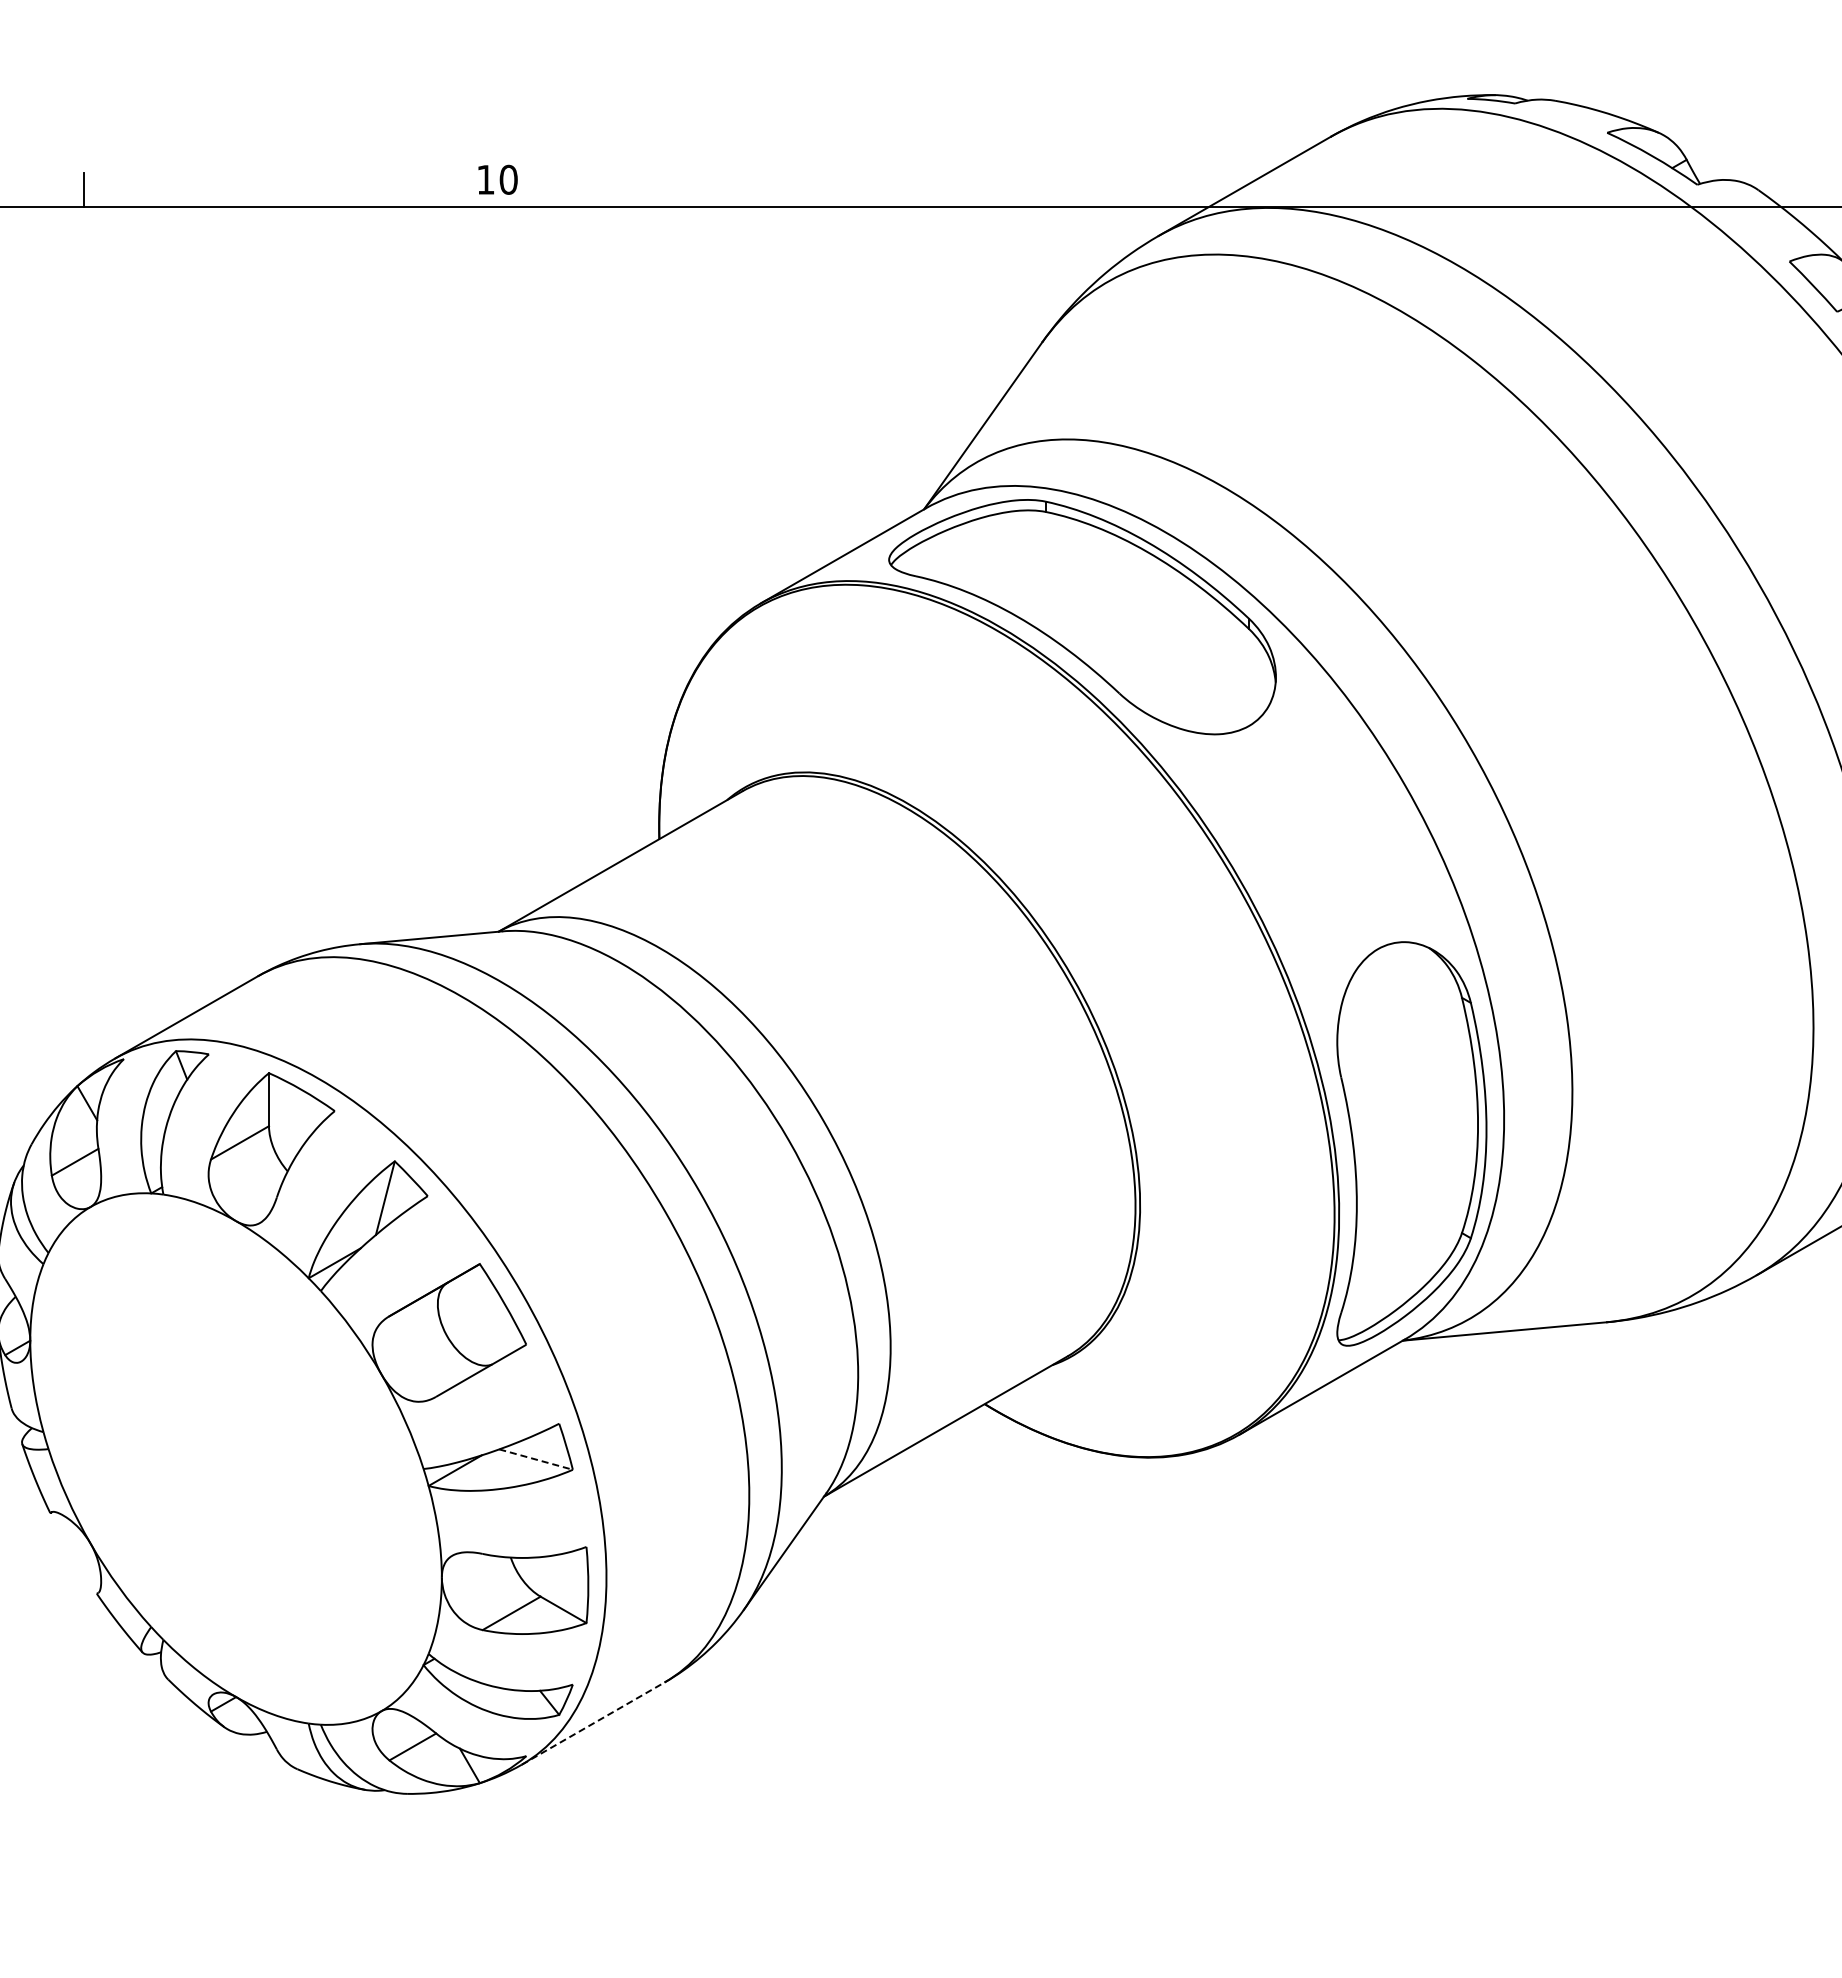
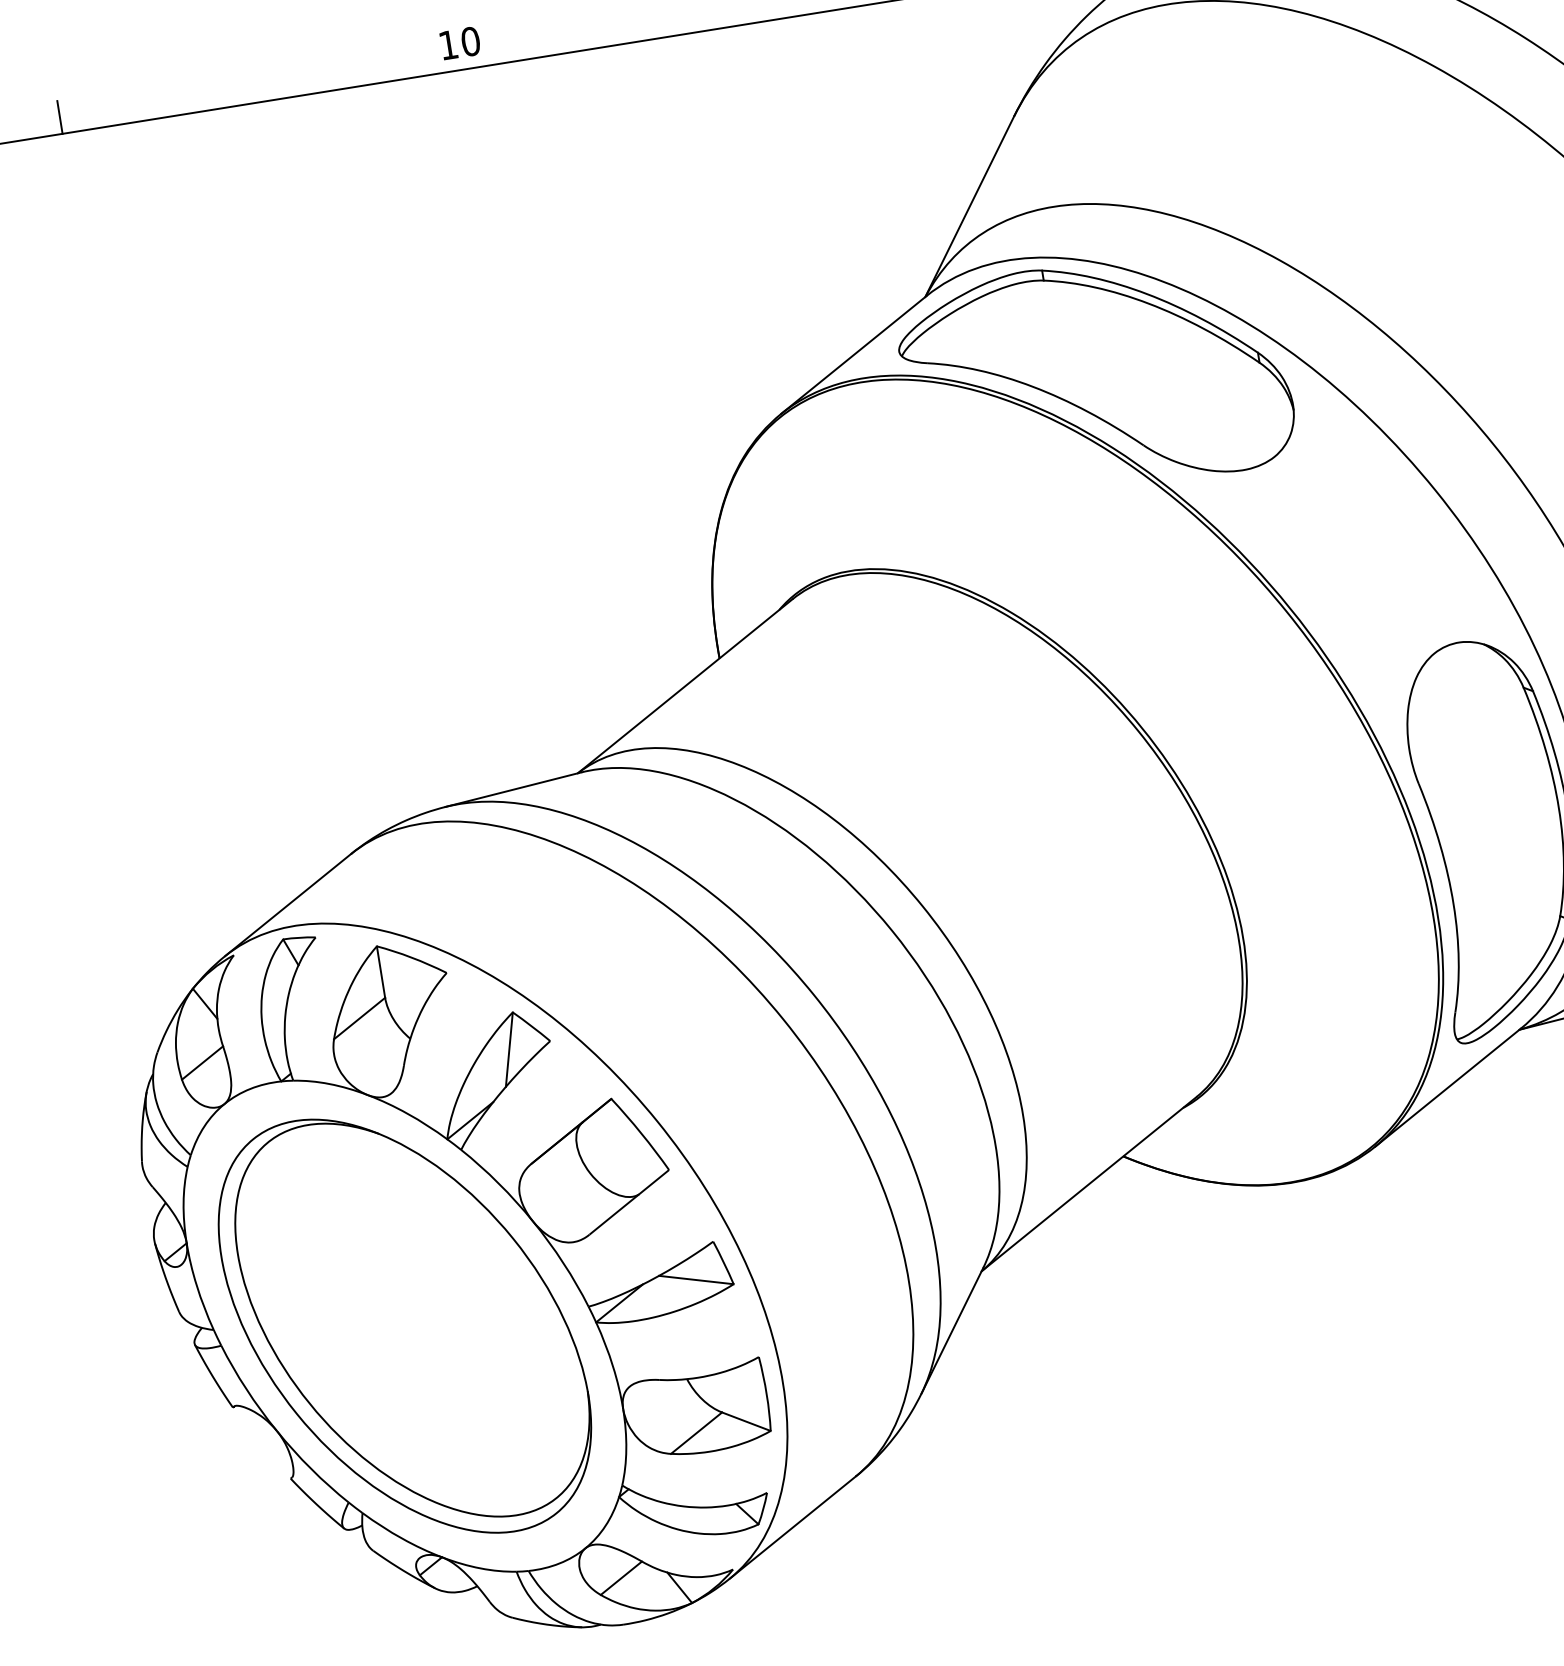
part: (236, 1458) -> (405, 1325), added
line: (536, 1459) -> (696, 1279), dashed -> solid
line: (593, 1723) -> (793, 1527), dashed -> solid

